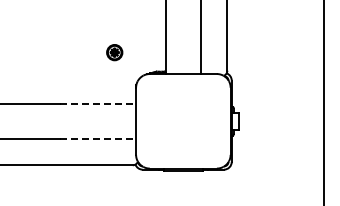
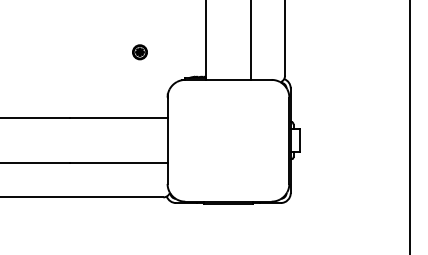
part: (114, 52) -> (139, 52), size x0.71
line: (98, 103) -> (119, 117), dashed -> solid
line: (98, 138) -> (119, 162), dashed -> solid

